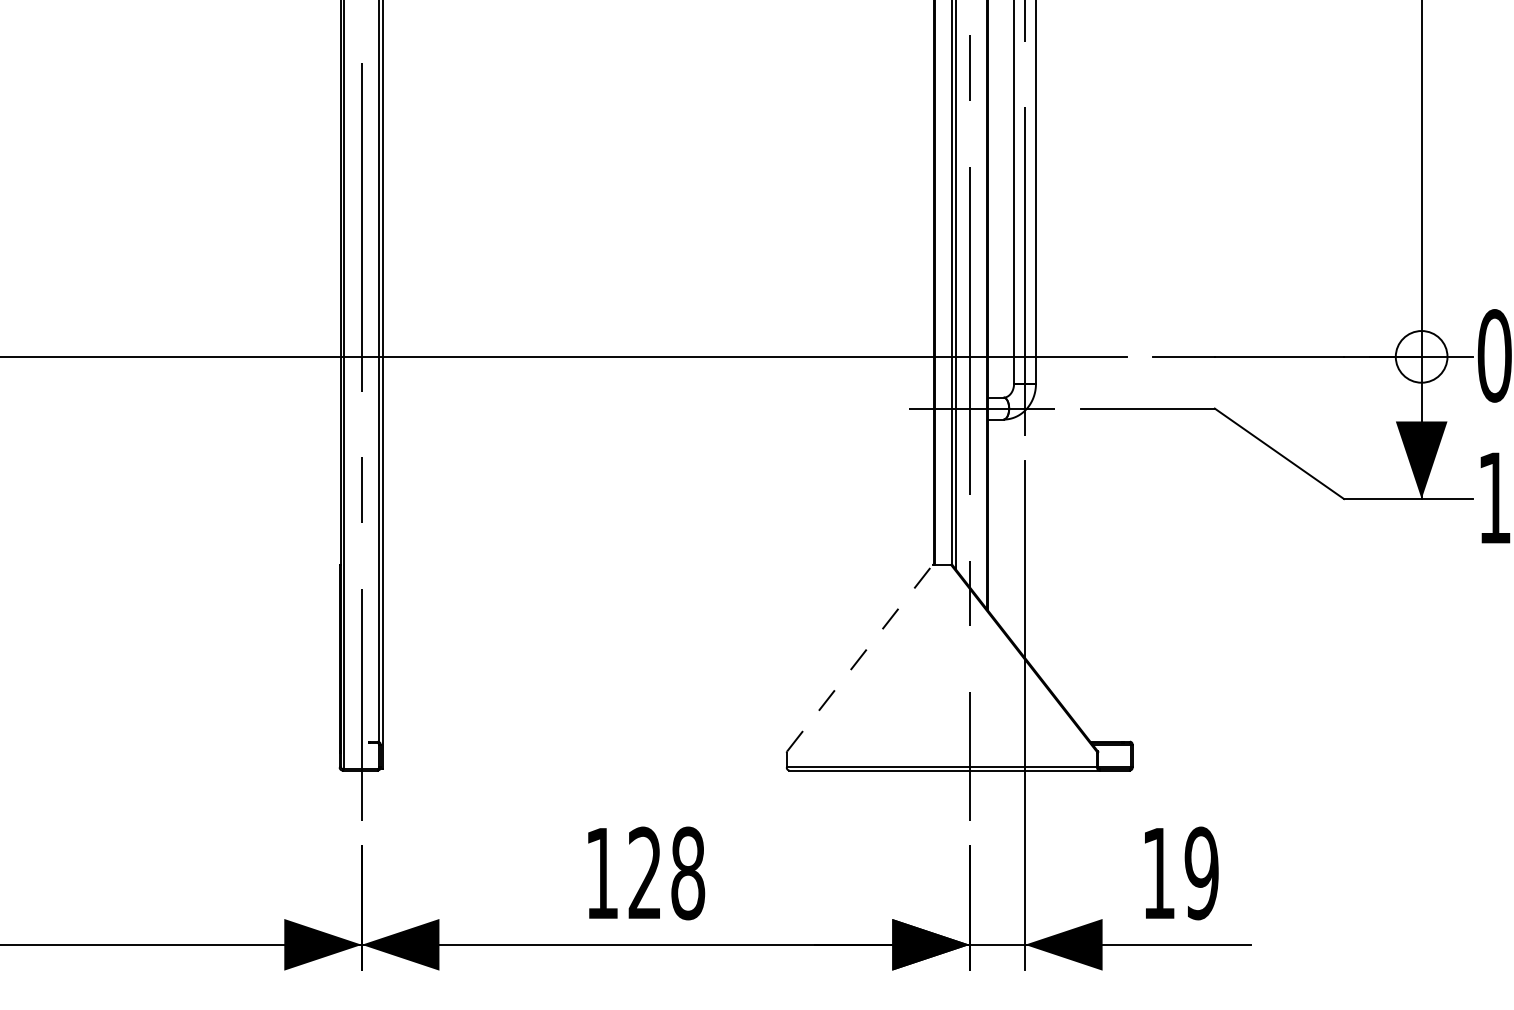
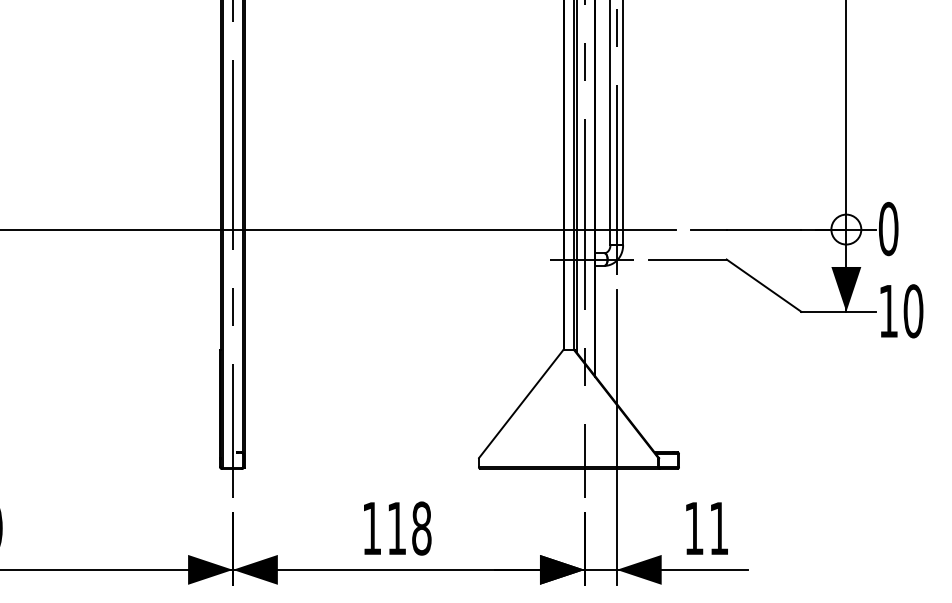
line: (860, 657) -> (521, 403), dashed -> solid
text: (644, 871) -> (396, 527), 128 -> 118
text: (1200, 873) -> (718, 528), 19 -> 11

